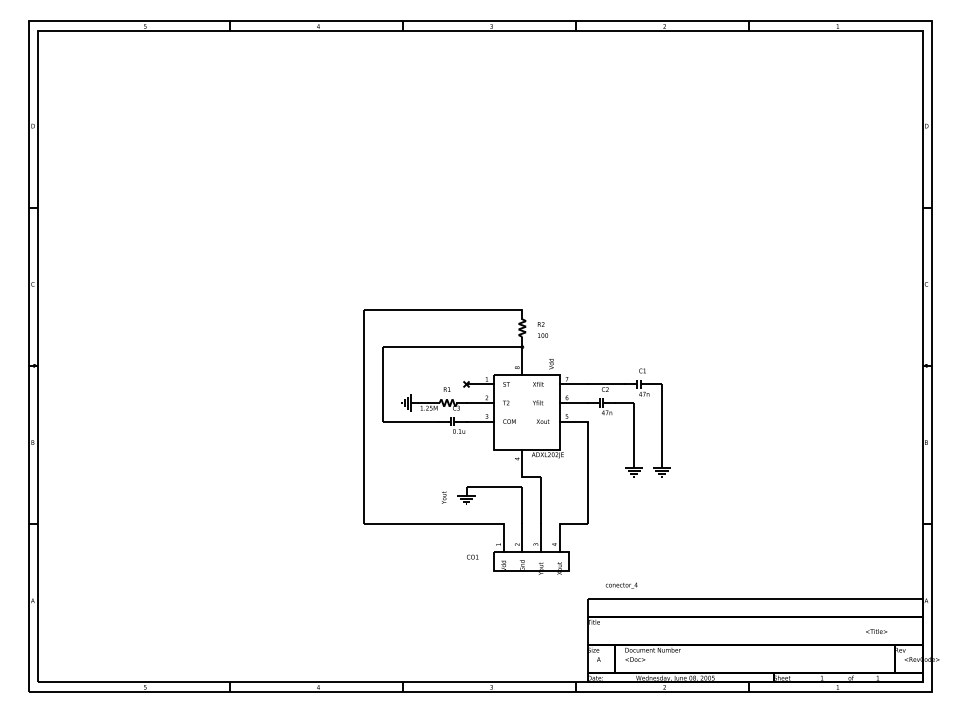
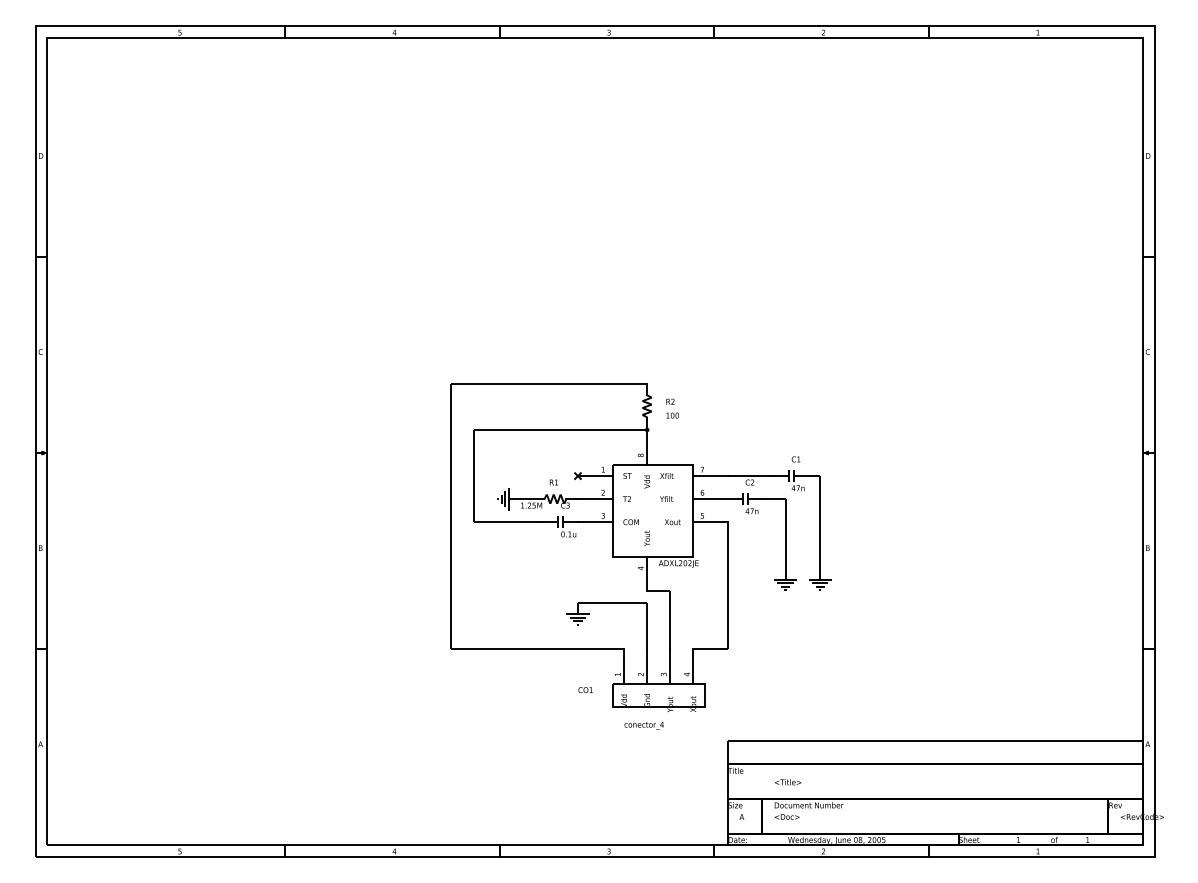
text: (550, 363) -> (646, 481), moved
text: (443, 497) -> (646, 538), moved
text: (621, 585) -> (643, 725), moved
text: (876, 631) -> (788, 782), moved

